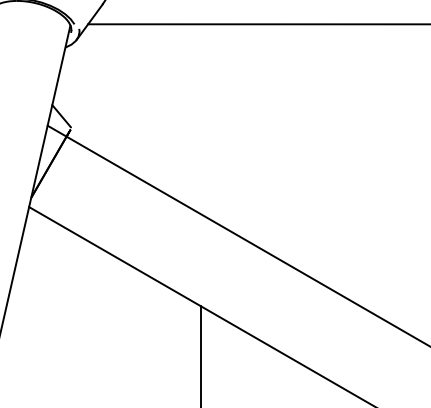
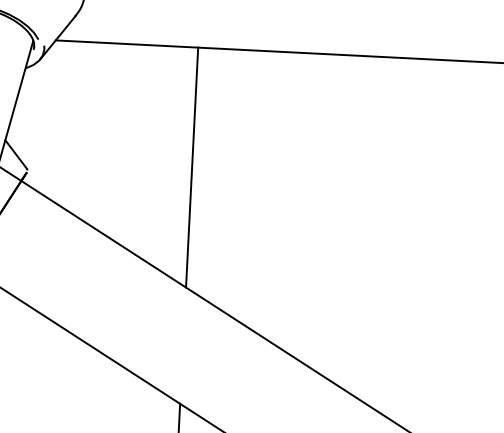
line: (200, 119) -> (191, 167), added

